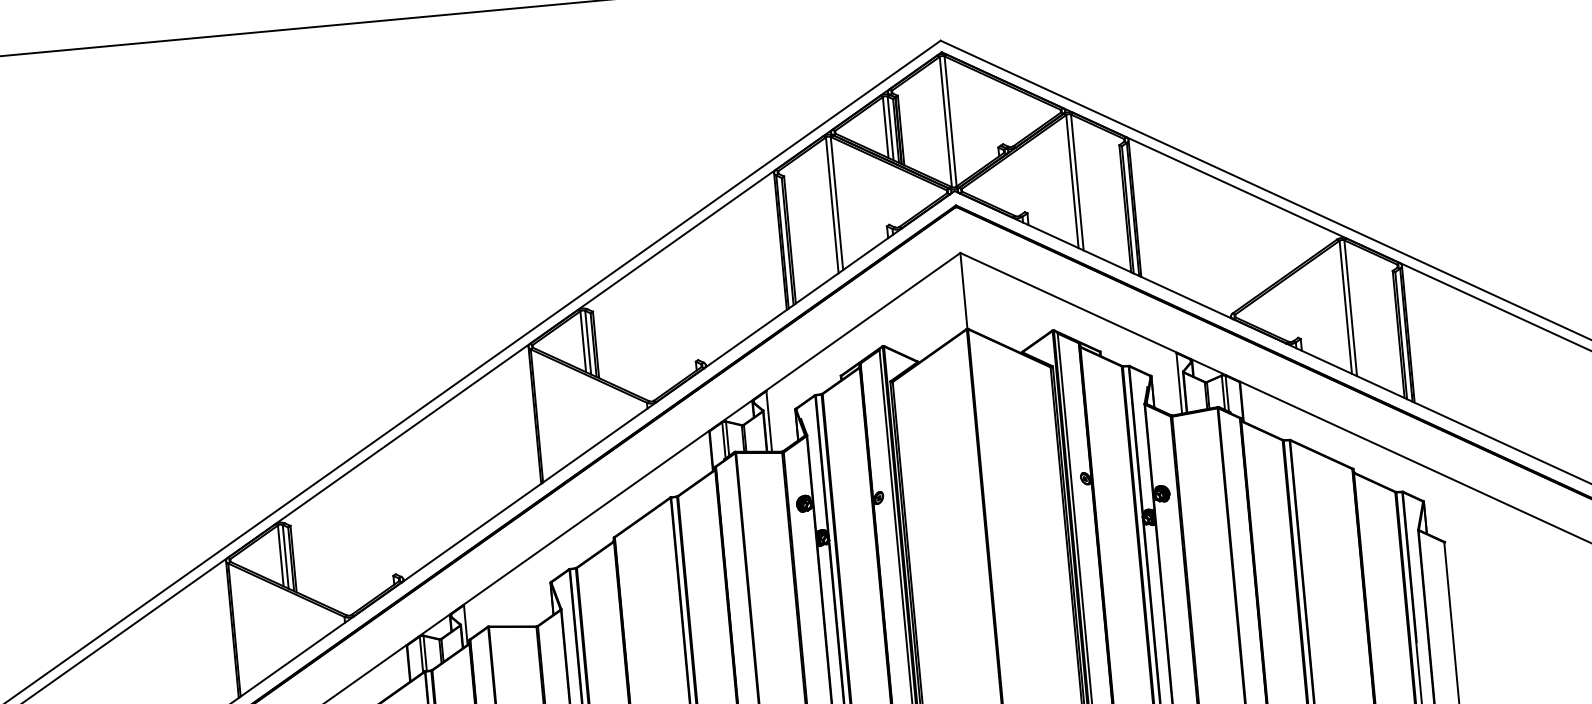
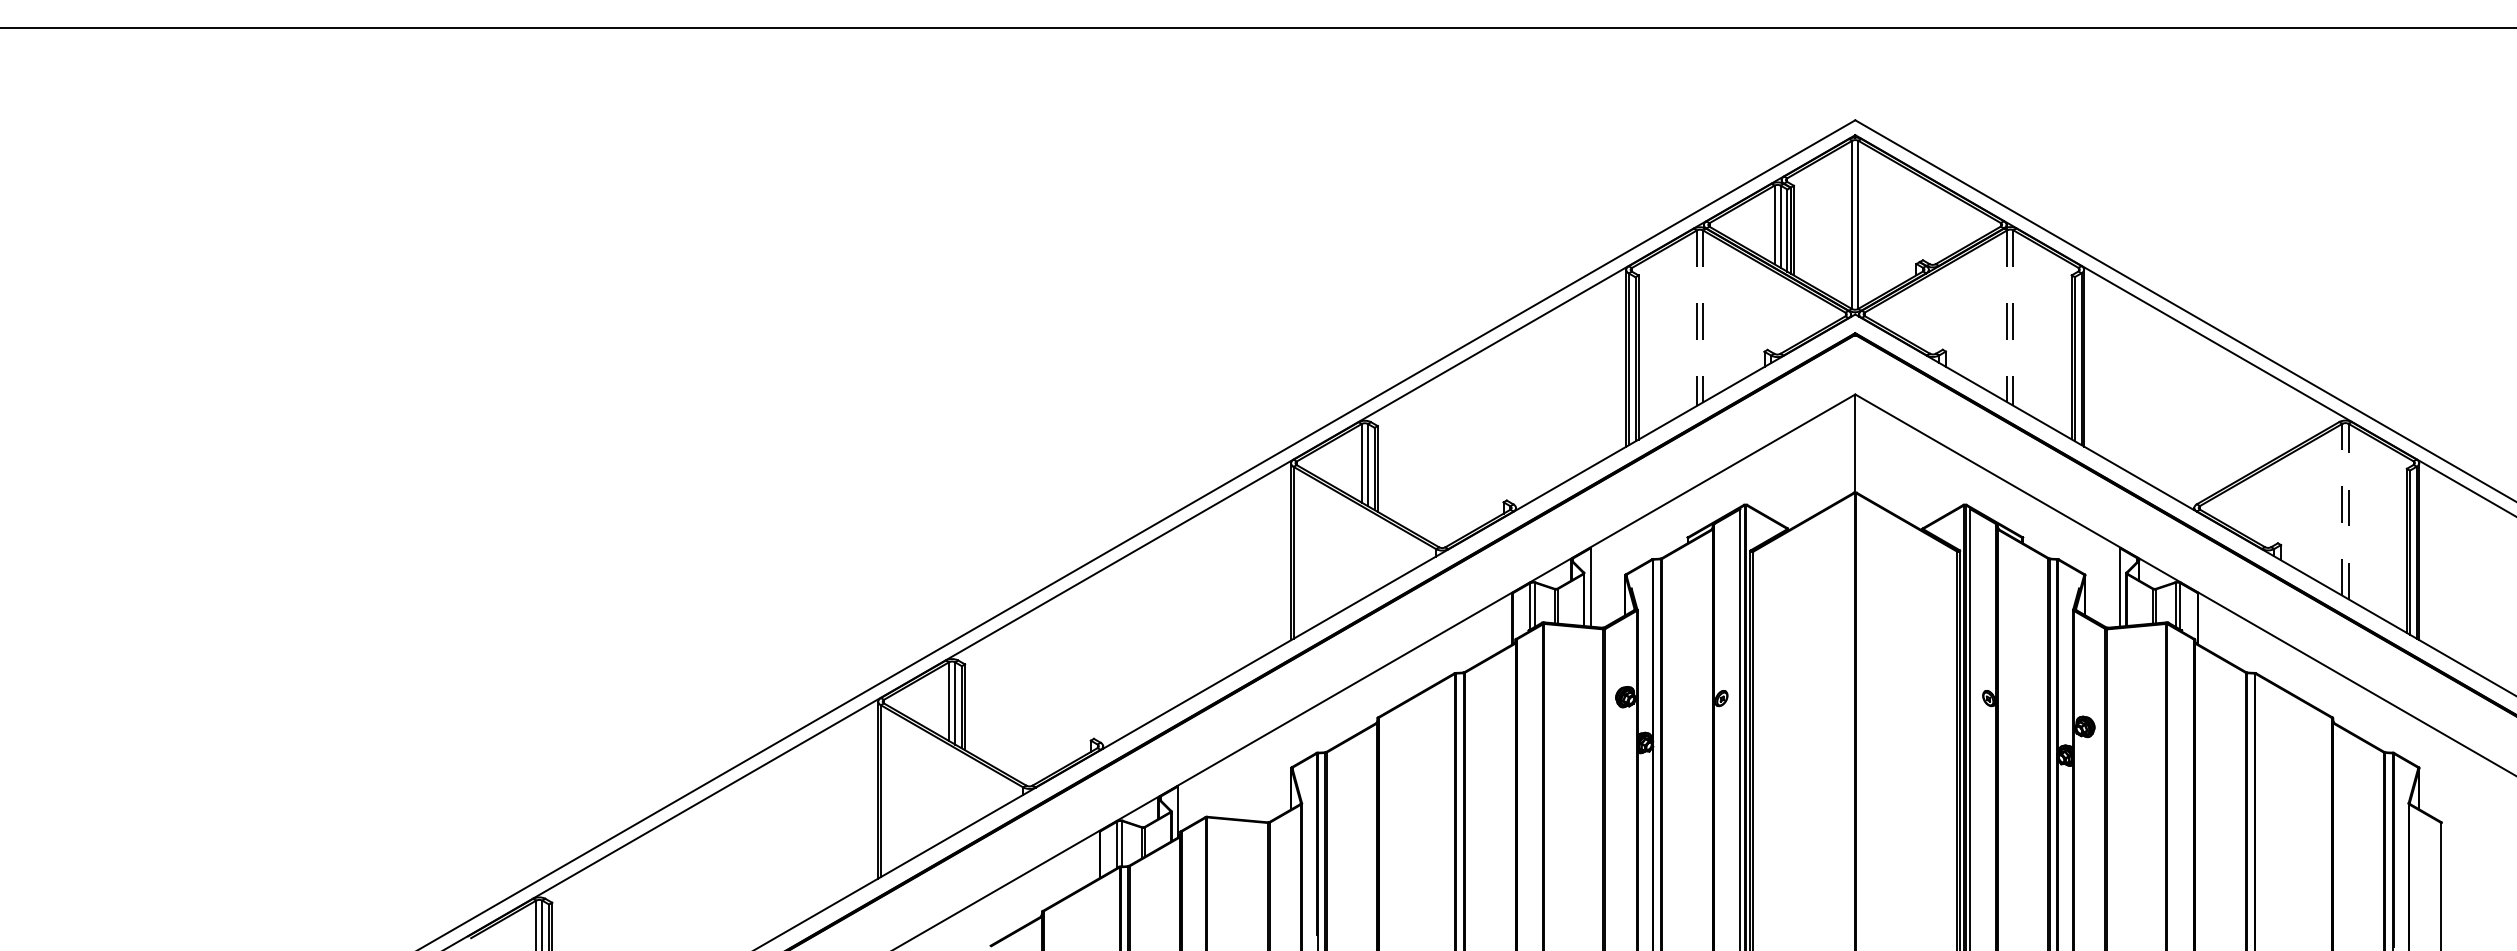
line: (1072, 181) -> (2007, 316), solid -> dashed
line: (1077, 182) -> (2013, 318), solid -> dashed
line: (837, 203) -> (1703, 316), solid -> dashed
line: (831, 205) -> (1696, 318), solid -> dashed
line: (1345, 307) -> (2342, 509), solid -> dashed
line: (1350, 308) -> (2348, 511), solid -> dashed

